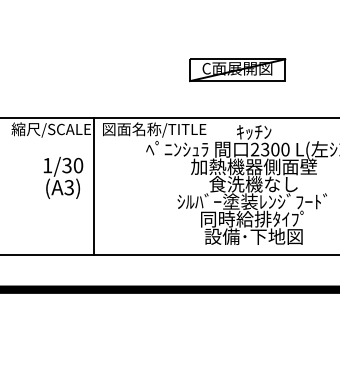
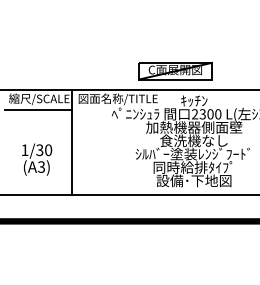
part: (237, 70) -> (175, 71), moved
line: (49, 143) -> (37, 109), added
text: (63, 177) -> (37, 159), moved

